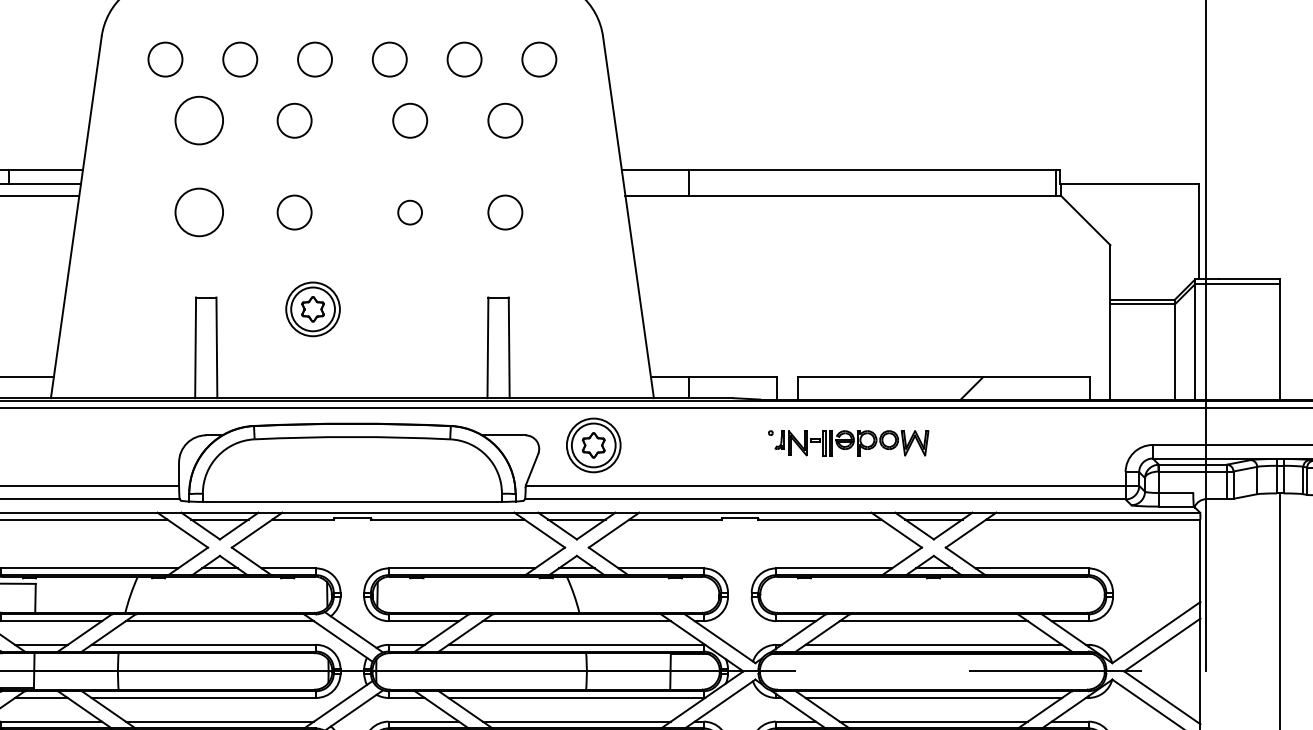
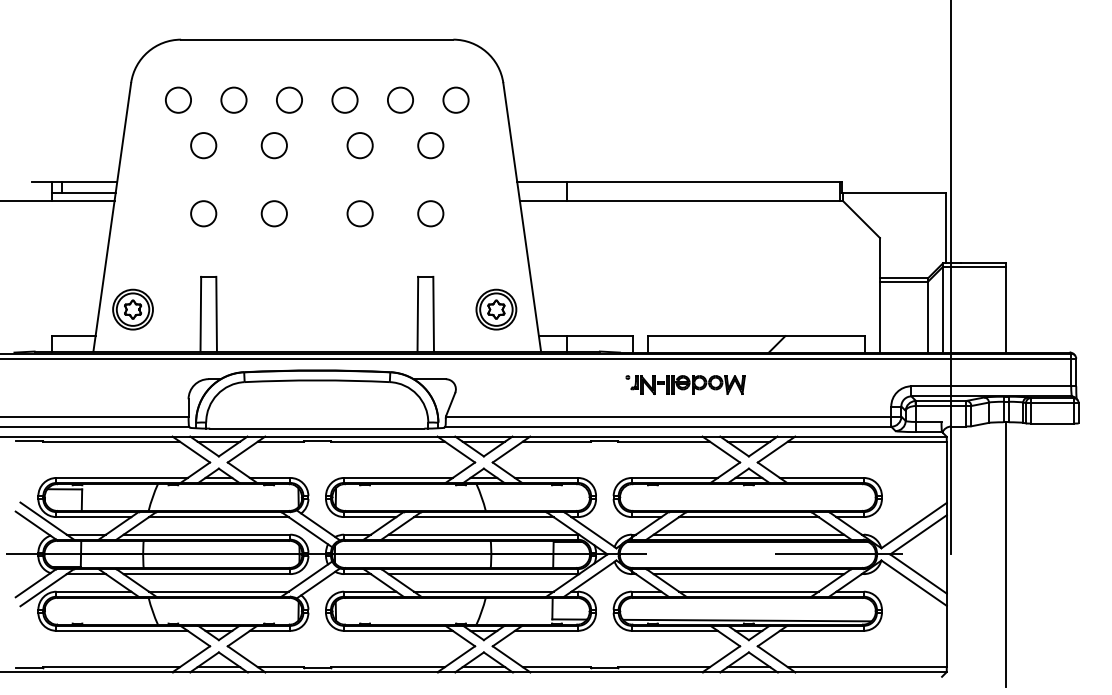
circle: (199, 120) -> (203, 145), size x0.71
circle: (199, 212) -> (203, 213), size x0.71
circle: (409, 212) -> (359, 213), size x1.43
part: (312, 309) -> (132, 309), moved
part: (593, 445) -> (496, 309), moved

